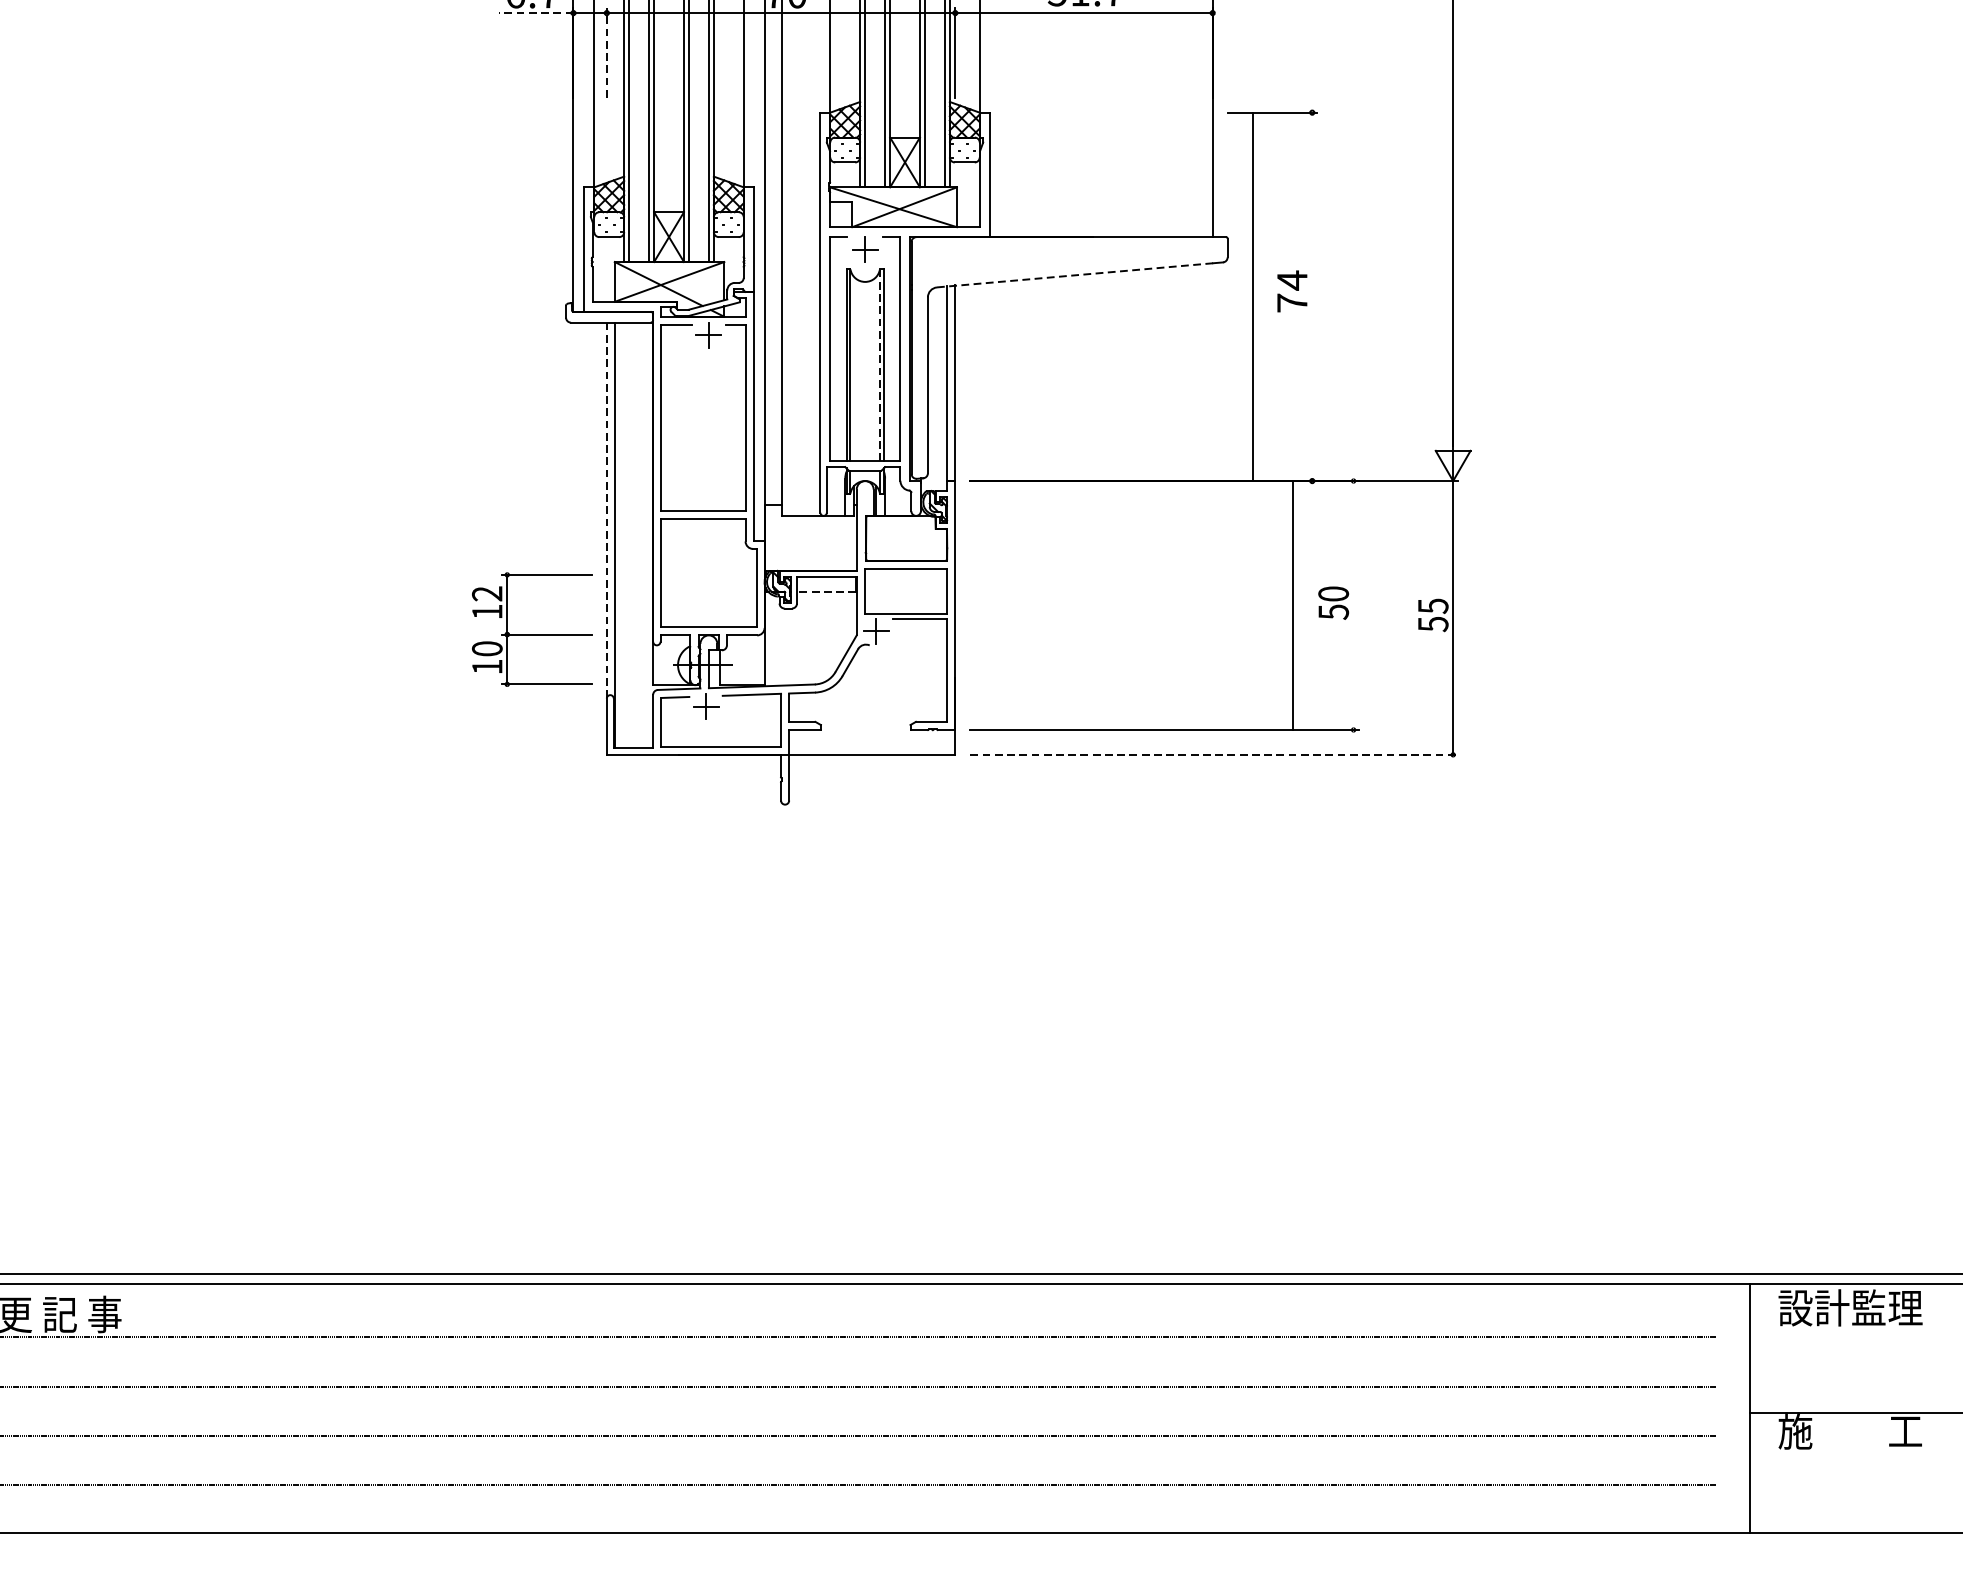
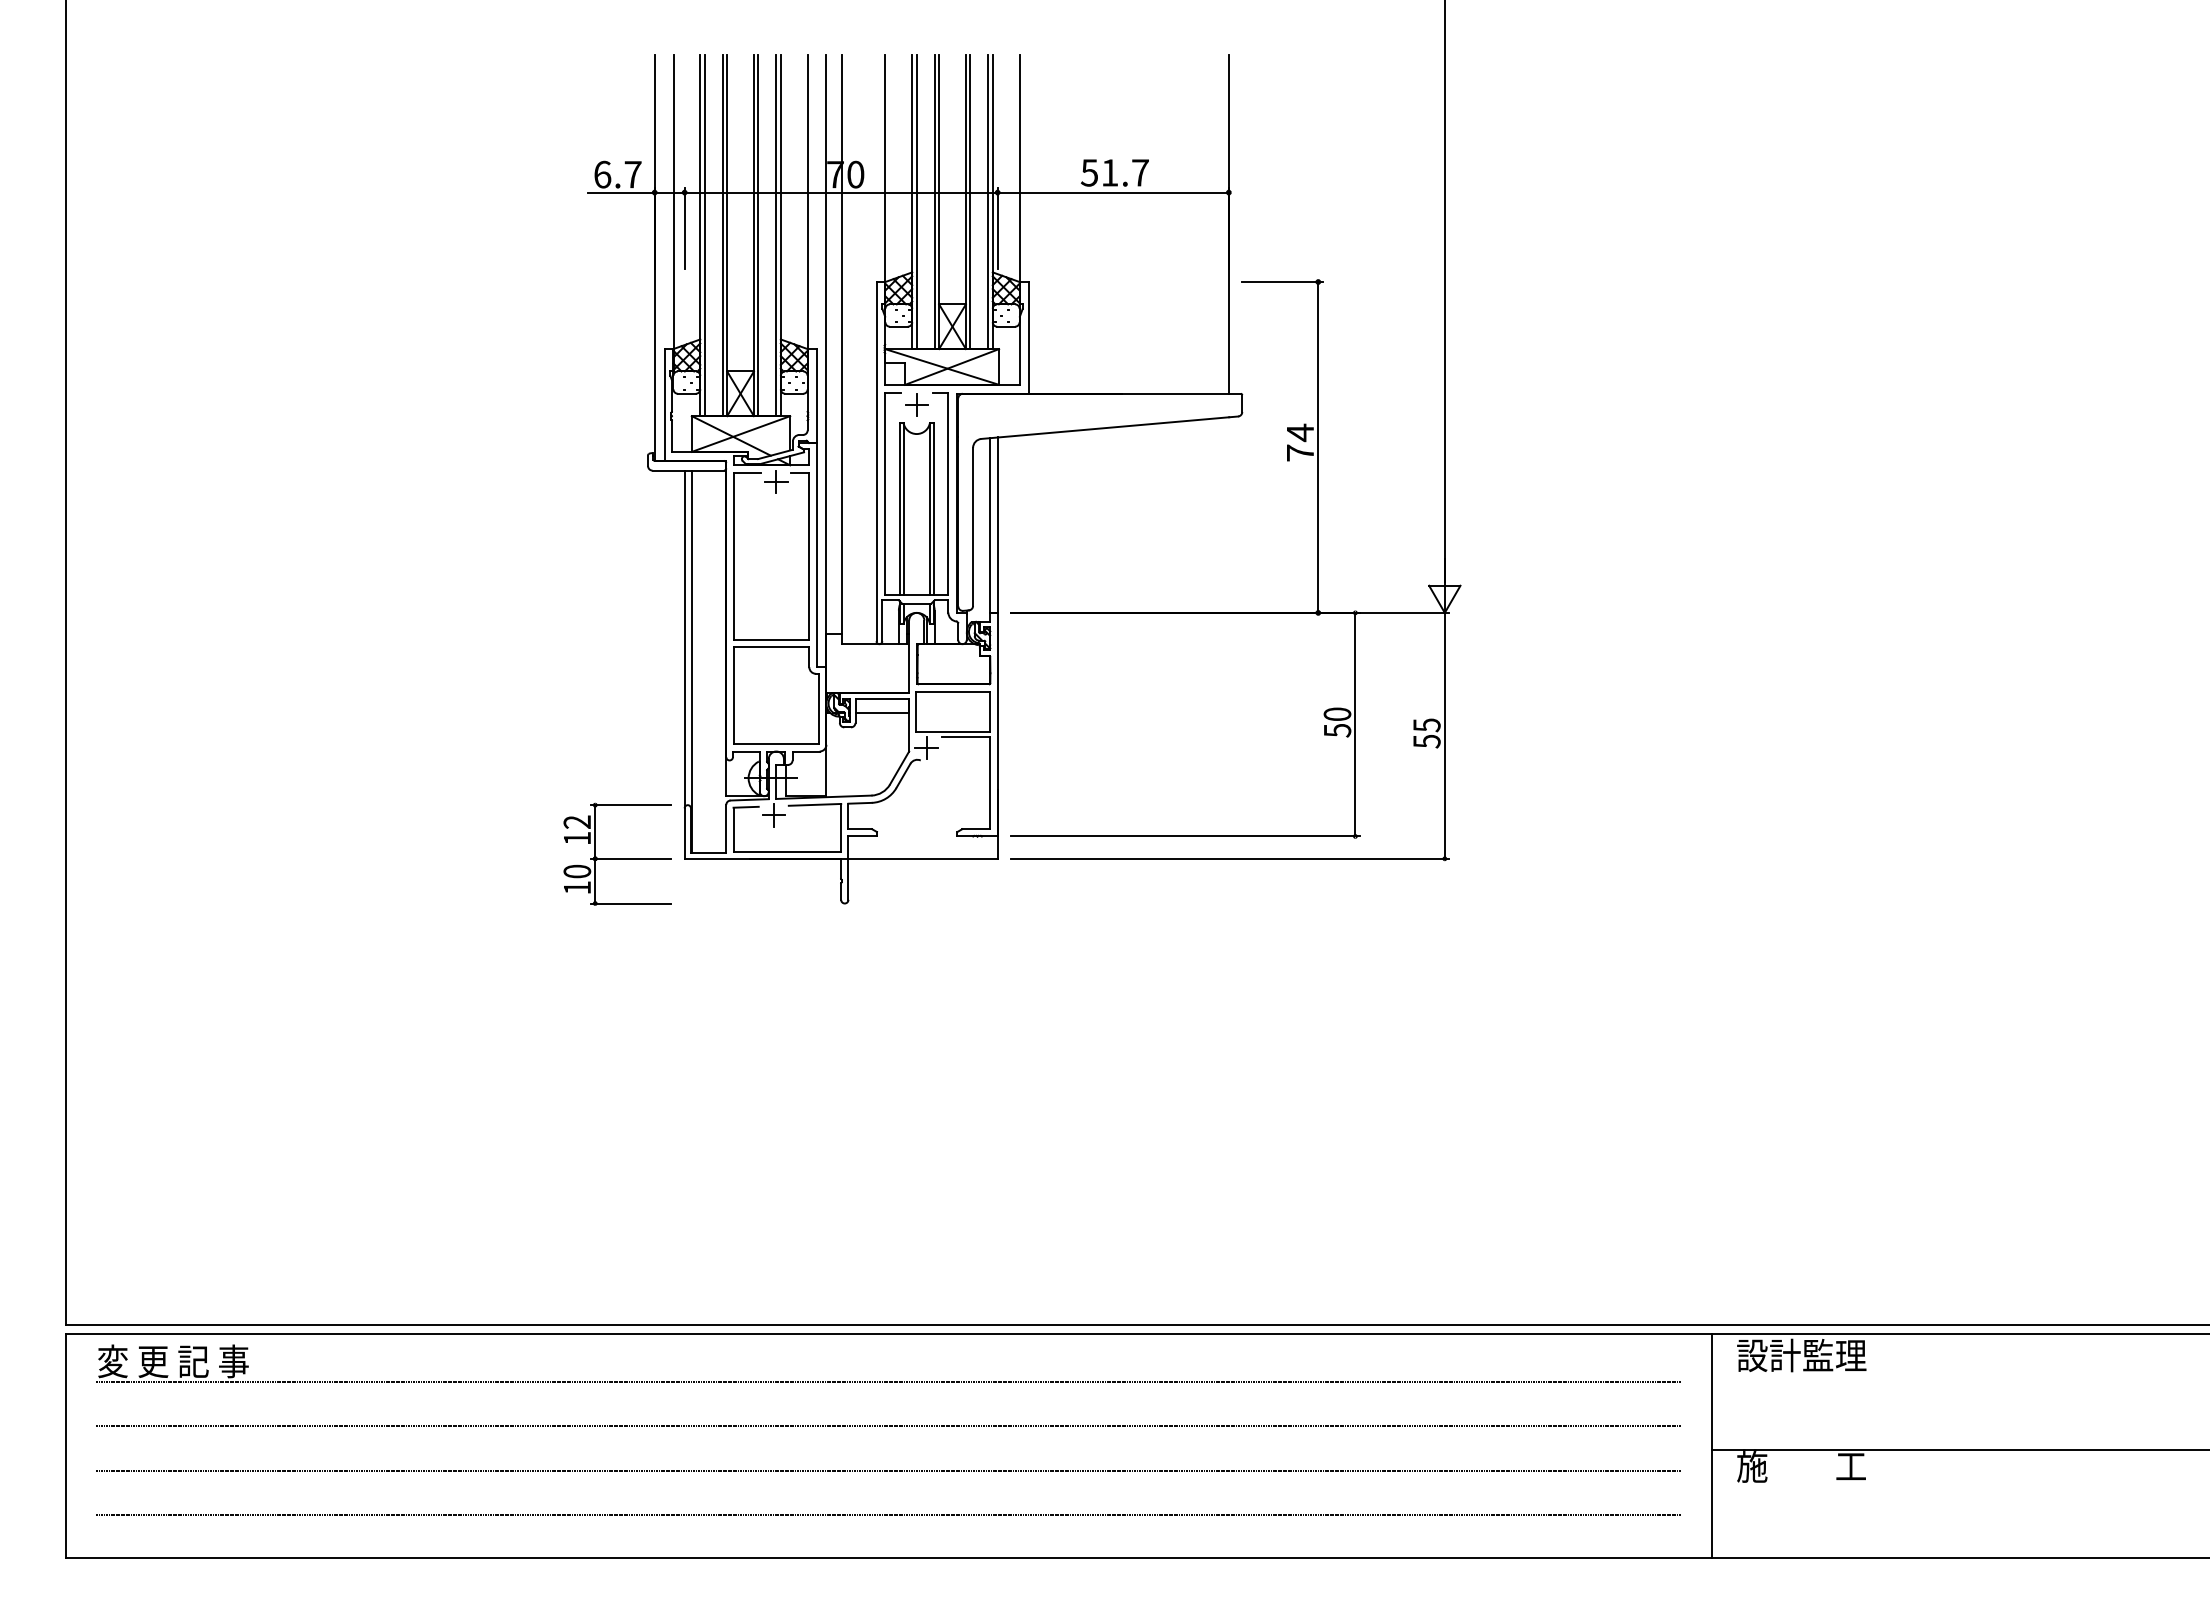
line: (535, 13) -> (620, 192), dashed -> solid
line: (606, 51) -> (684, 227), dashed -> solid
line: (1075, 275) -> (1105, 428), dashed -> solid
line: (1253, 296) -> (1318, 447), moved
line: (879, 364) -> (929, 508), dashed -> solid
line: (606, 510) -> (684, 639), dashed -> solid
line: (827, 591) -> (882, 712), dashed -> solid
line: (1293, 605) -> (1355, 724), moved
part: (532, 628) -> (617, 853), moved
line: (1214, 754) -> (1230, 858), dashed -> solid

